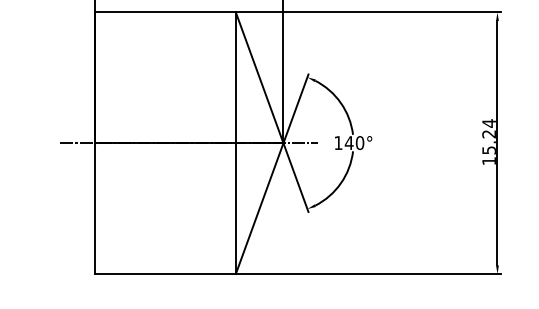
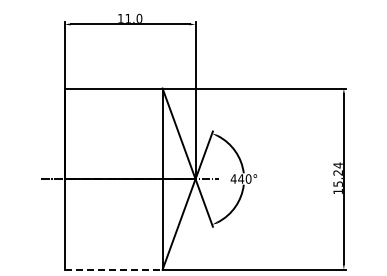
text: (338, 142) -> (233, 178), 140° -> 440°
line: (165, 273) -> (113, 269), solid -> dashed

